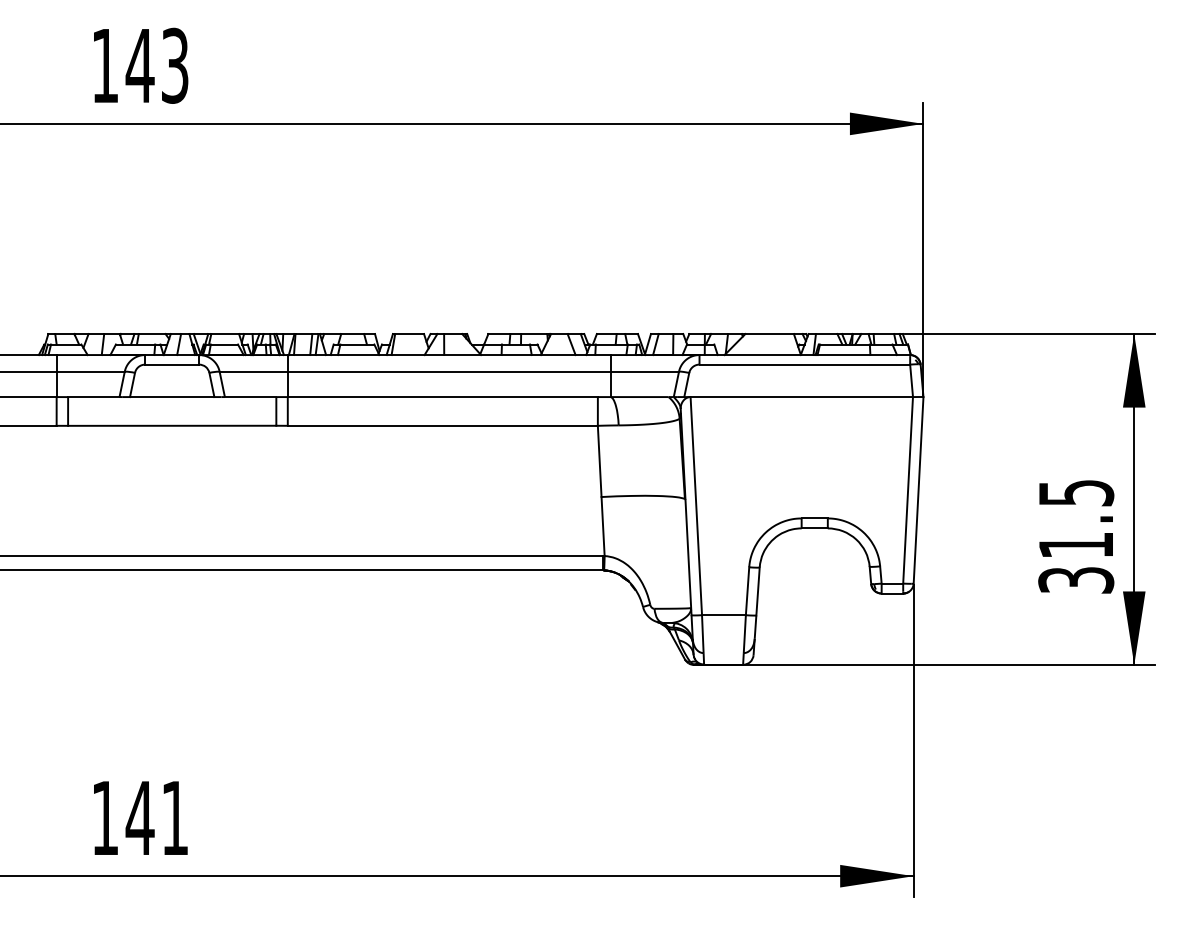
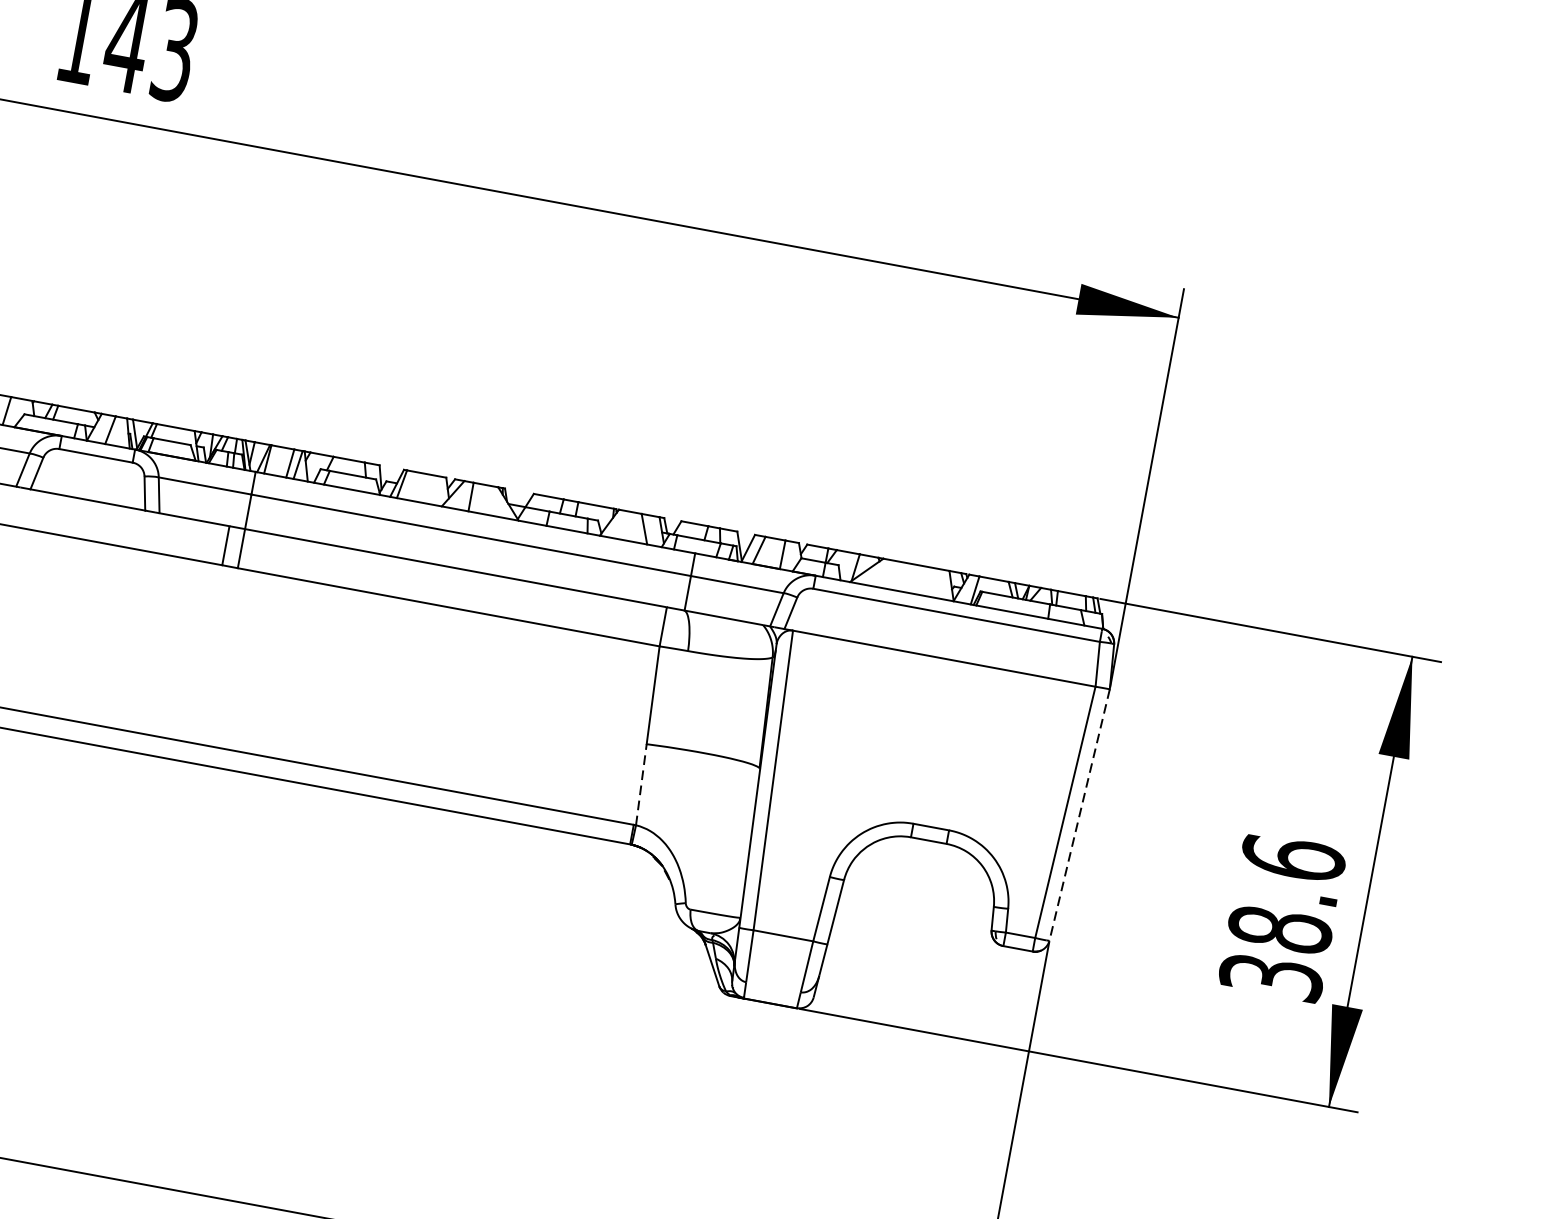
line: (918, 490) -> (1079, 815), solid -> dashed
text: (1076, 519) -> (1287, 894), 31.5 -> 38.6
line: (603, 526) -> (641, 784), solid -> dashed

